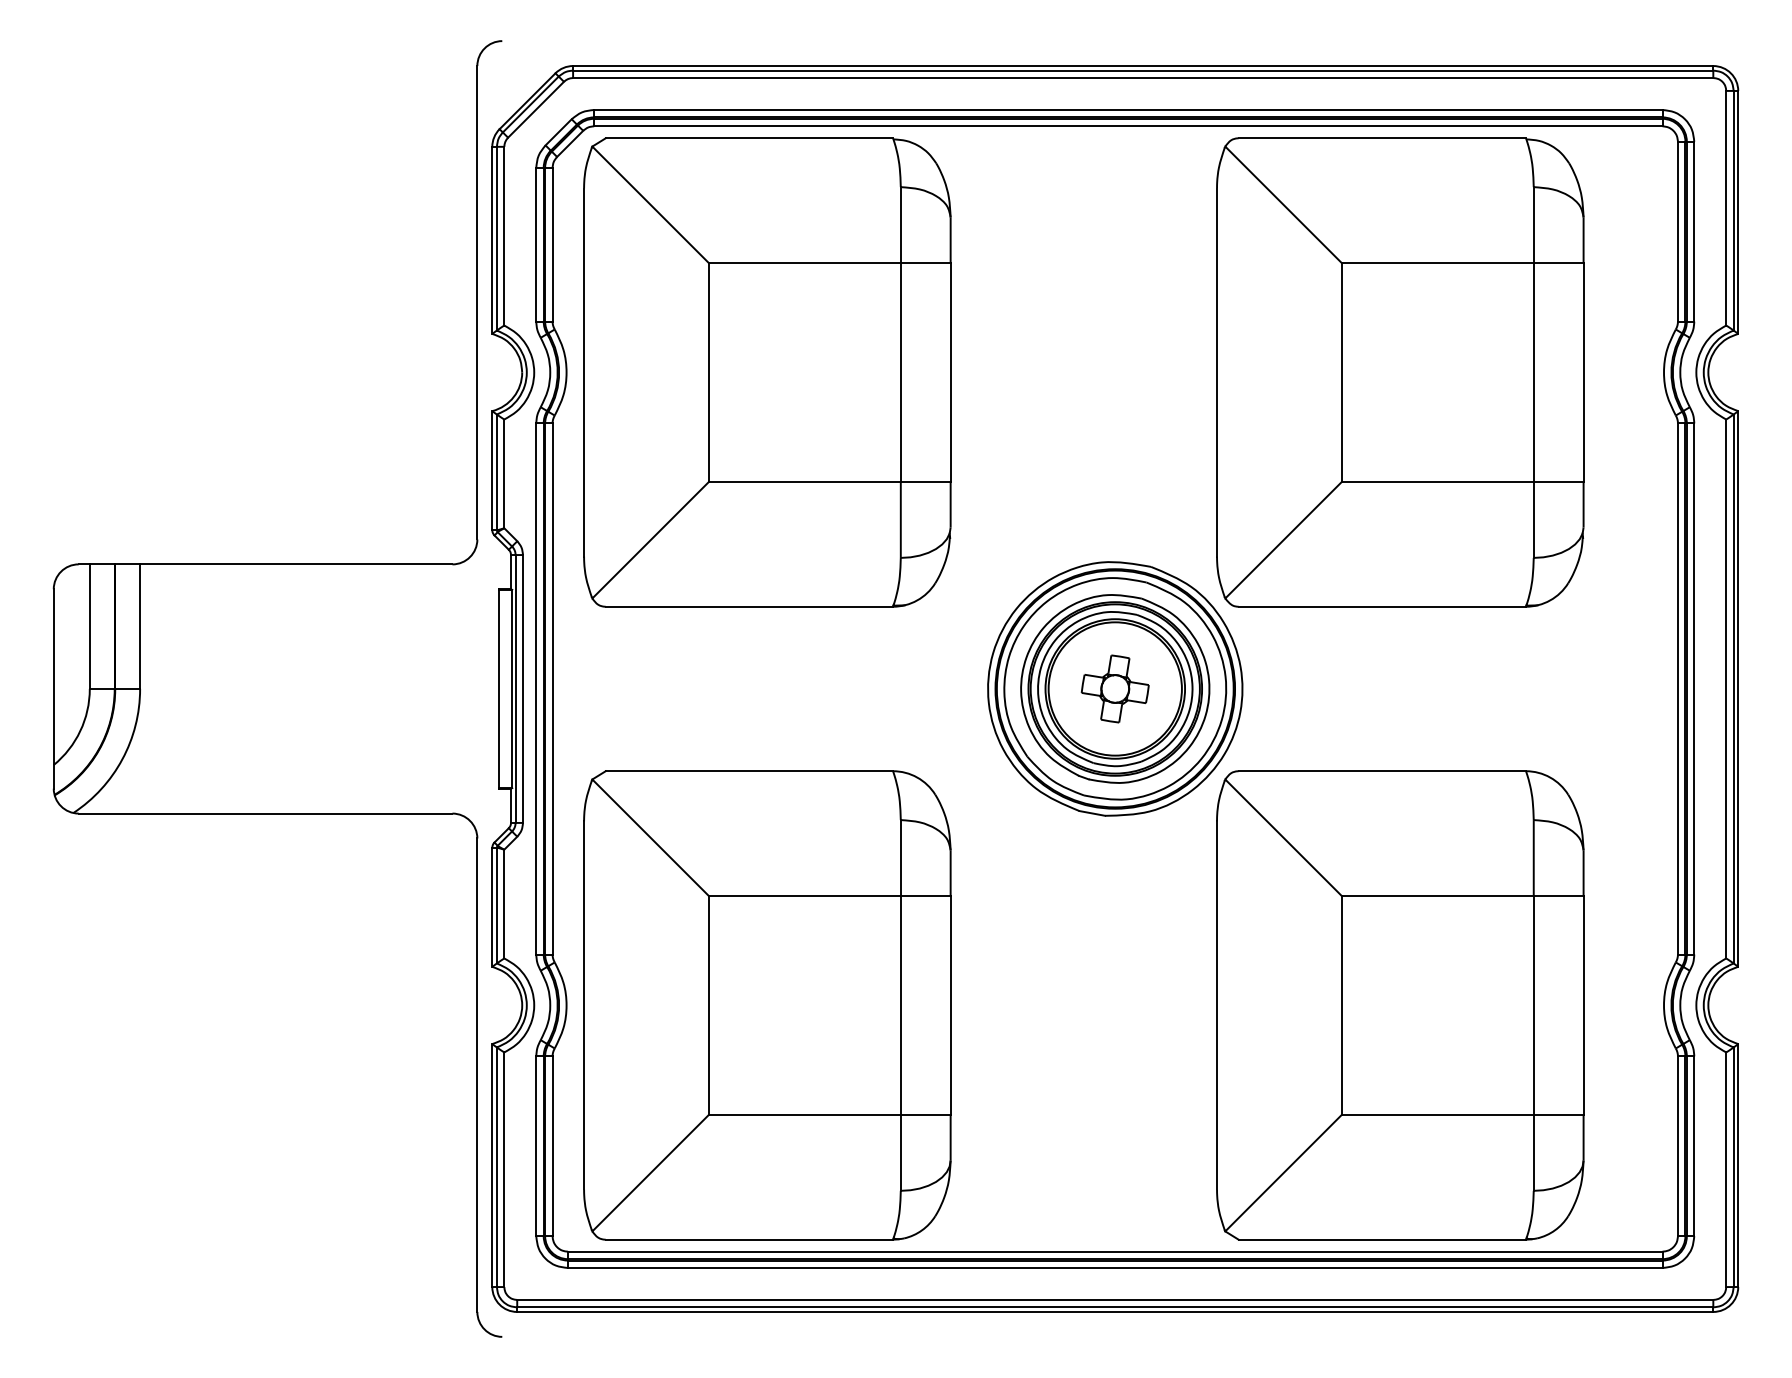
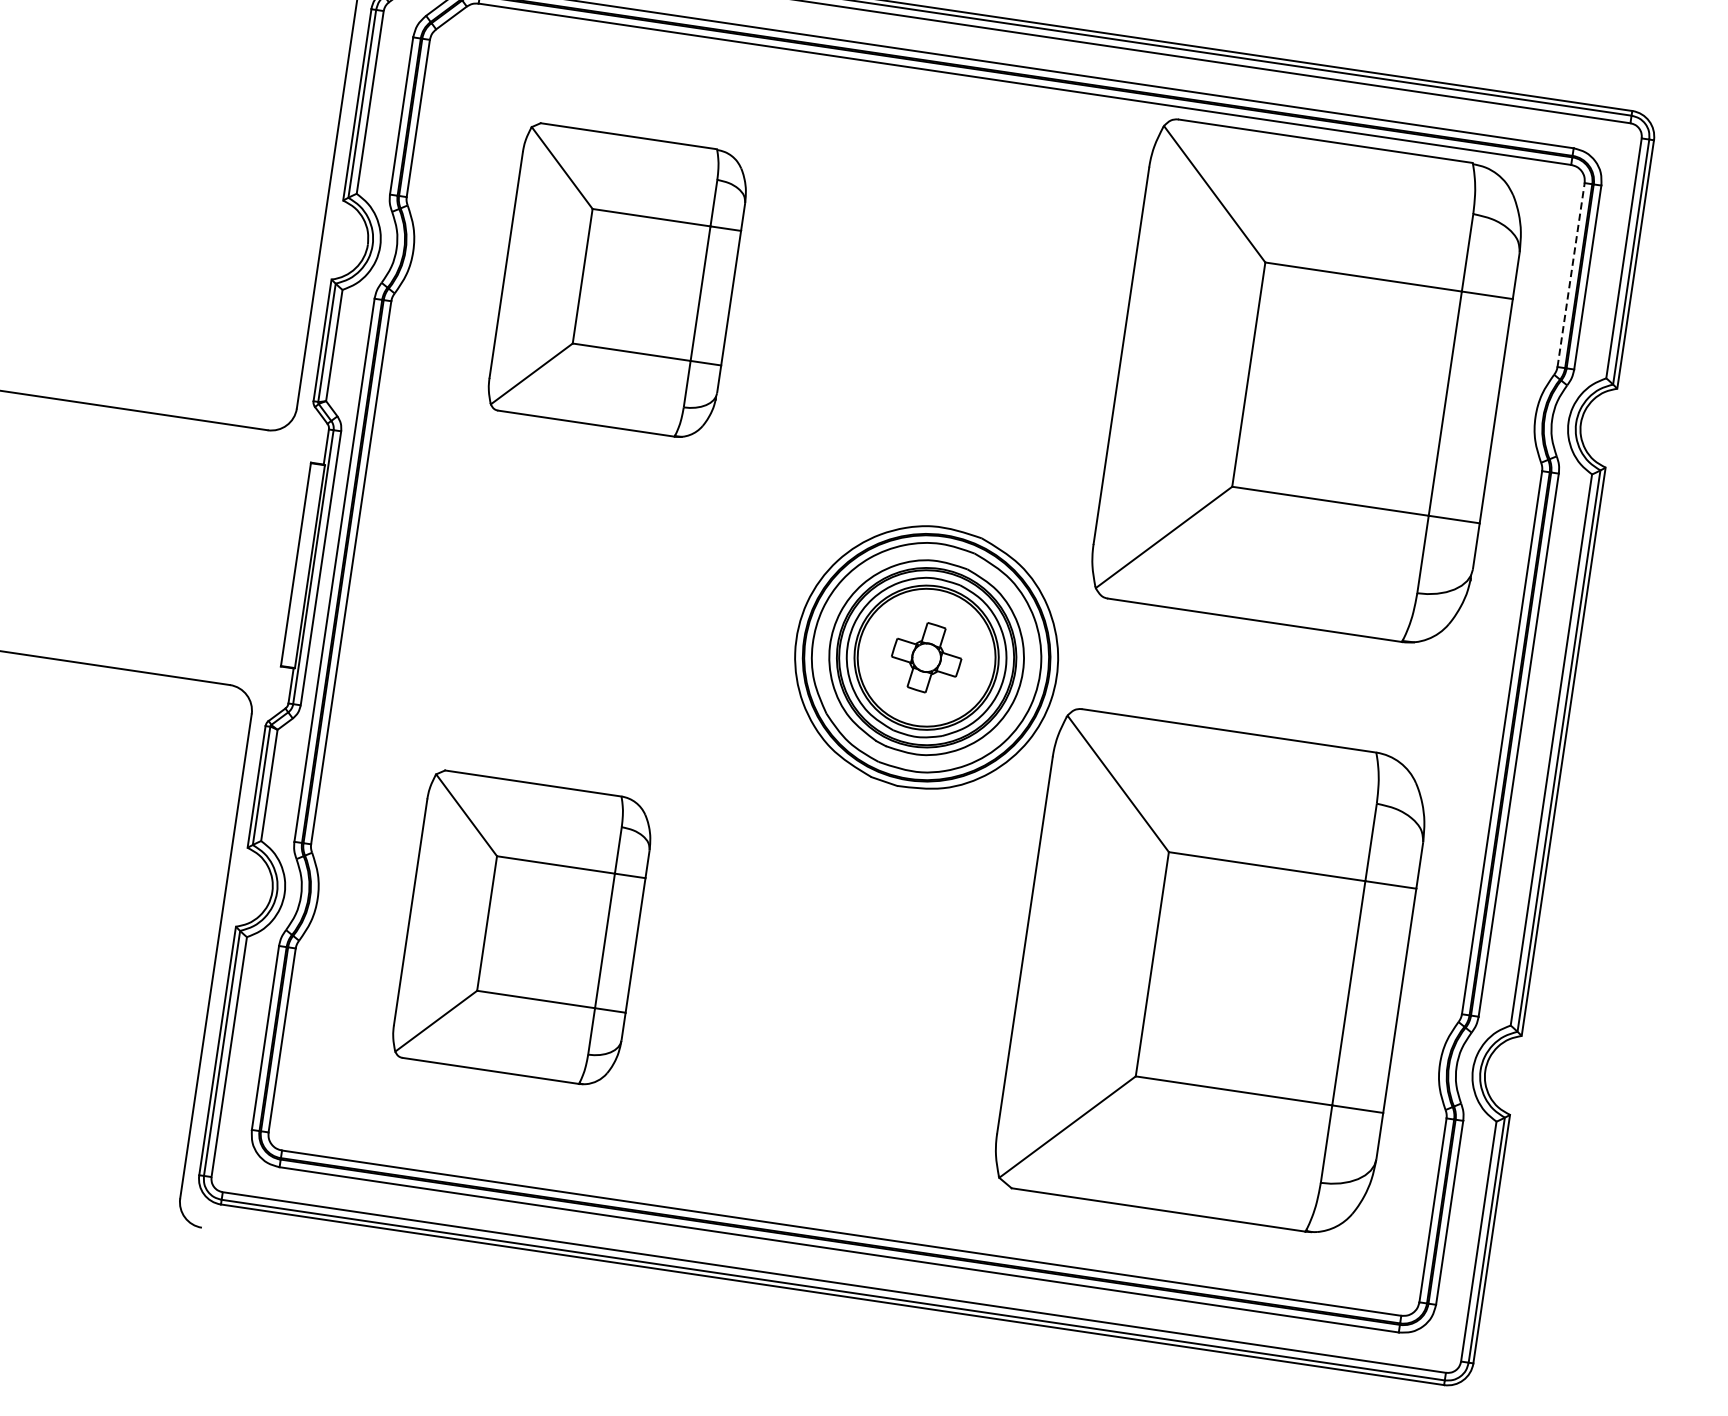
line: (1677, 231) -> (1570, 274), solid -> dashed
part: (767, 372) -> (618, 281), size x0.6
part: (1400, 372) -> (1309, 383), moved
part: (767, 1005) -> (523, 928), size x0.6
part: (1400, 1005) -> (1212, 973), moved

